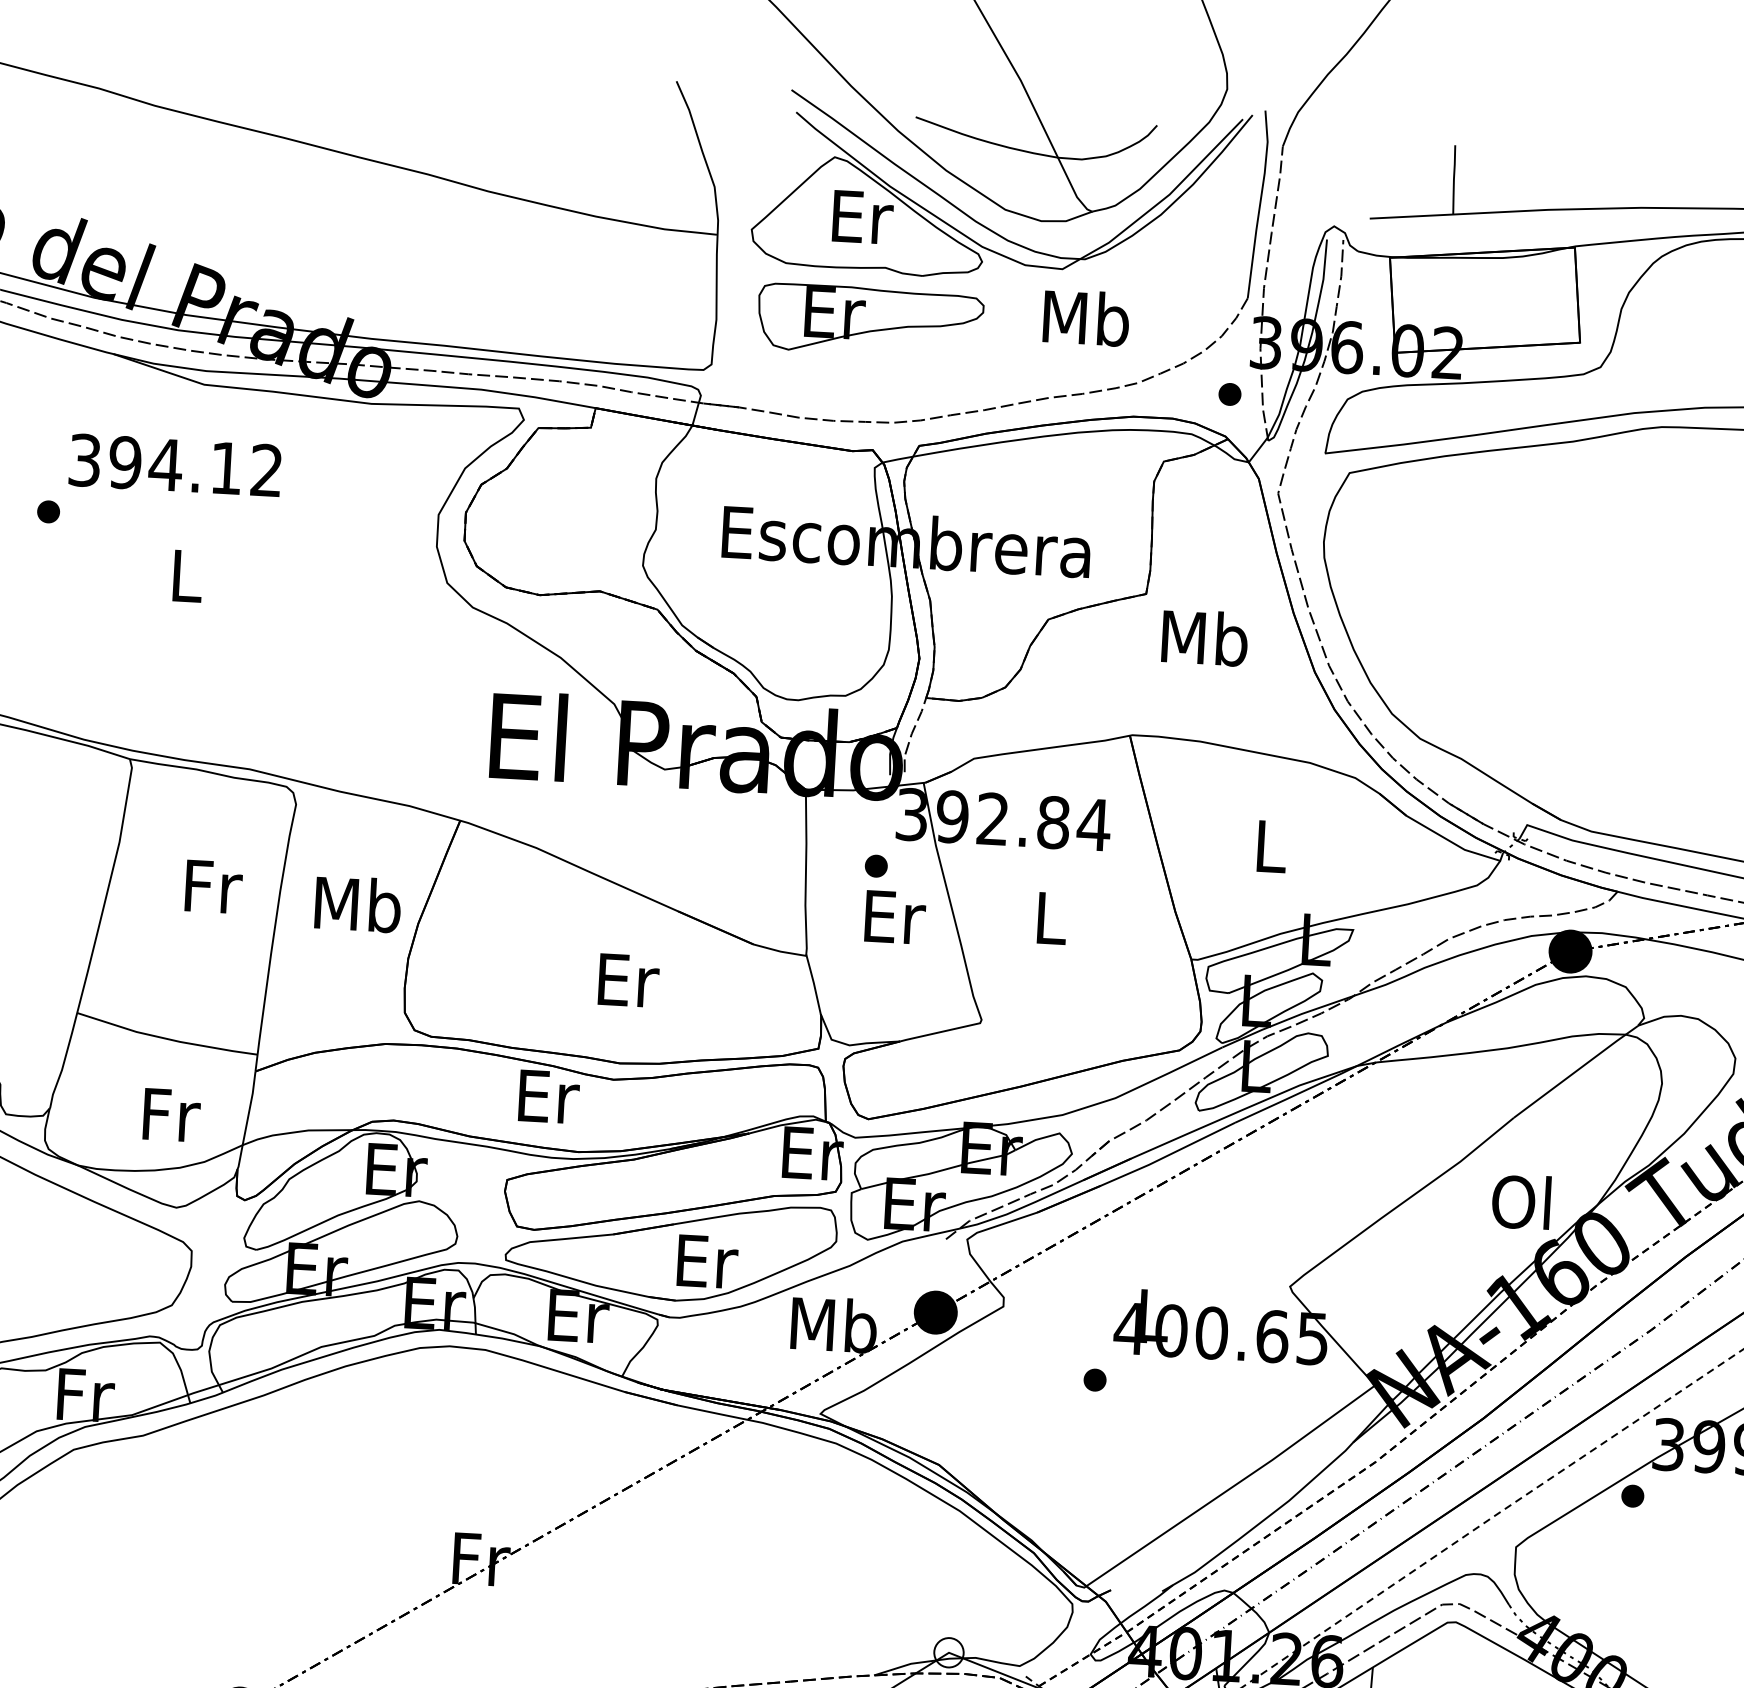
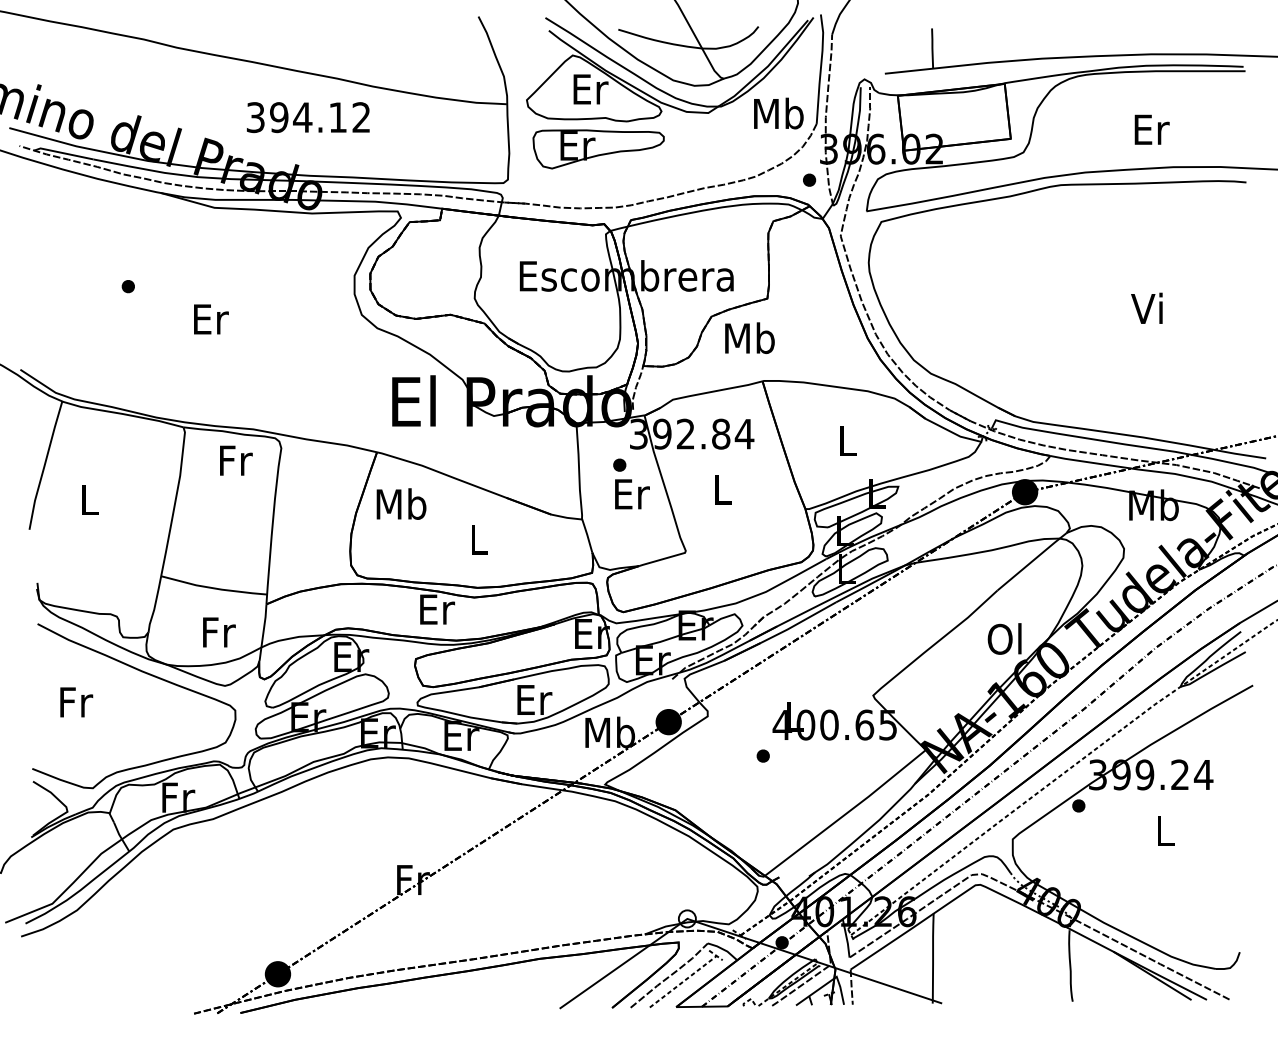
text: (1085, 317) -> (778, 113), moved
text: (175, 465) -> (308, 117), moved
text: (188, 576) -> (211, 319), L -> Er
text: (1204, 636) -> (749, 337), moved
text: (214, 886) -> (236, 460), moved
text: (358, 903) -> (401, 503), moved
text: (628, 980) -> (479, 539), Er -> L

